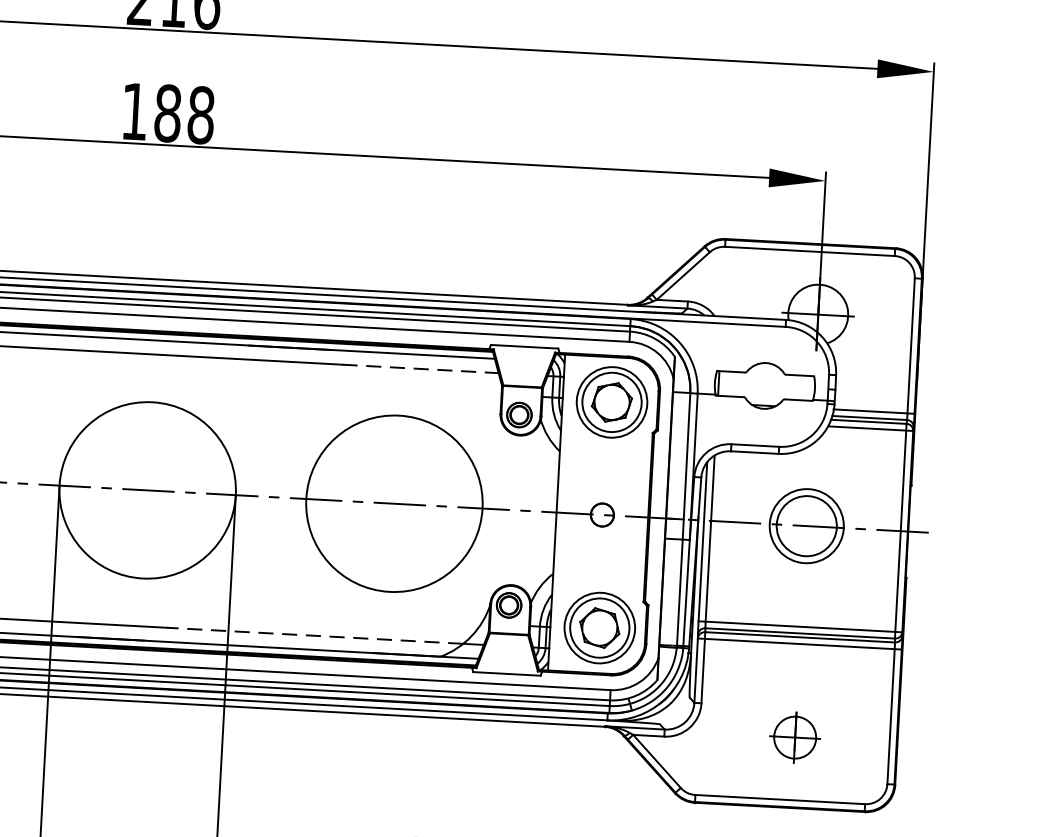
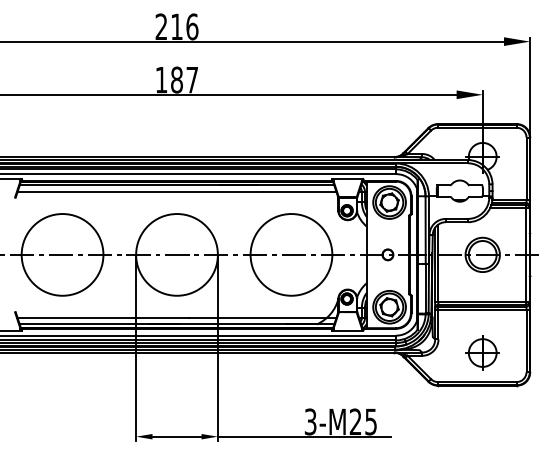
text: (201, 114) -> (192, 79), 188 -> 187
line: (421, 368) -> (300, 191), dashed -> solid
line: (316, 634) -> (258, 317), dashed -> solid
part: (794, 736) -> (482, 352), size x1.43

